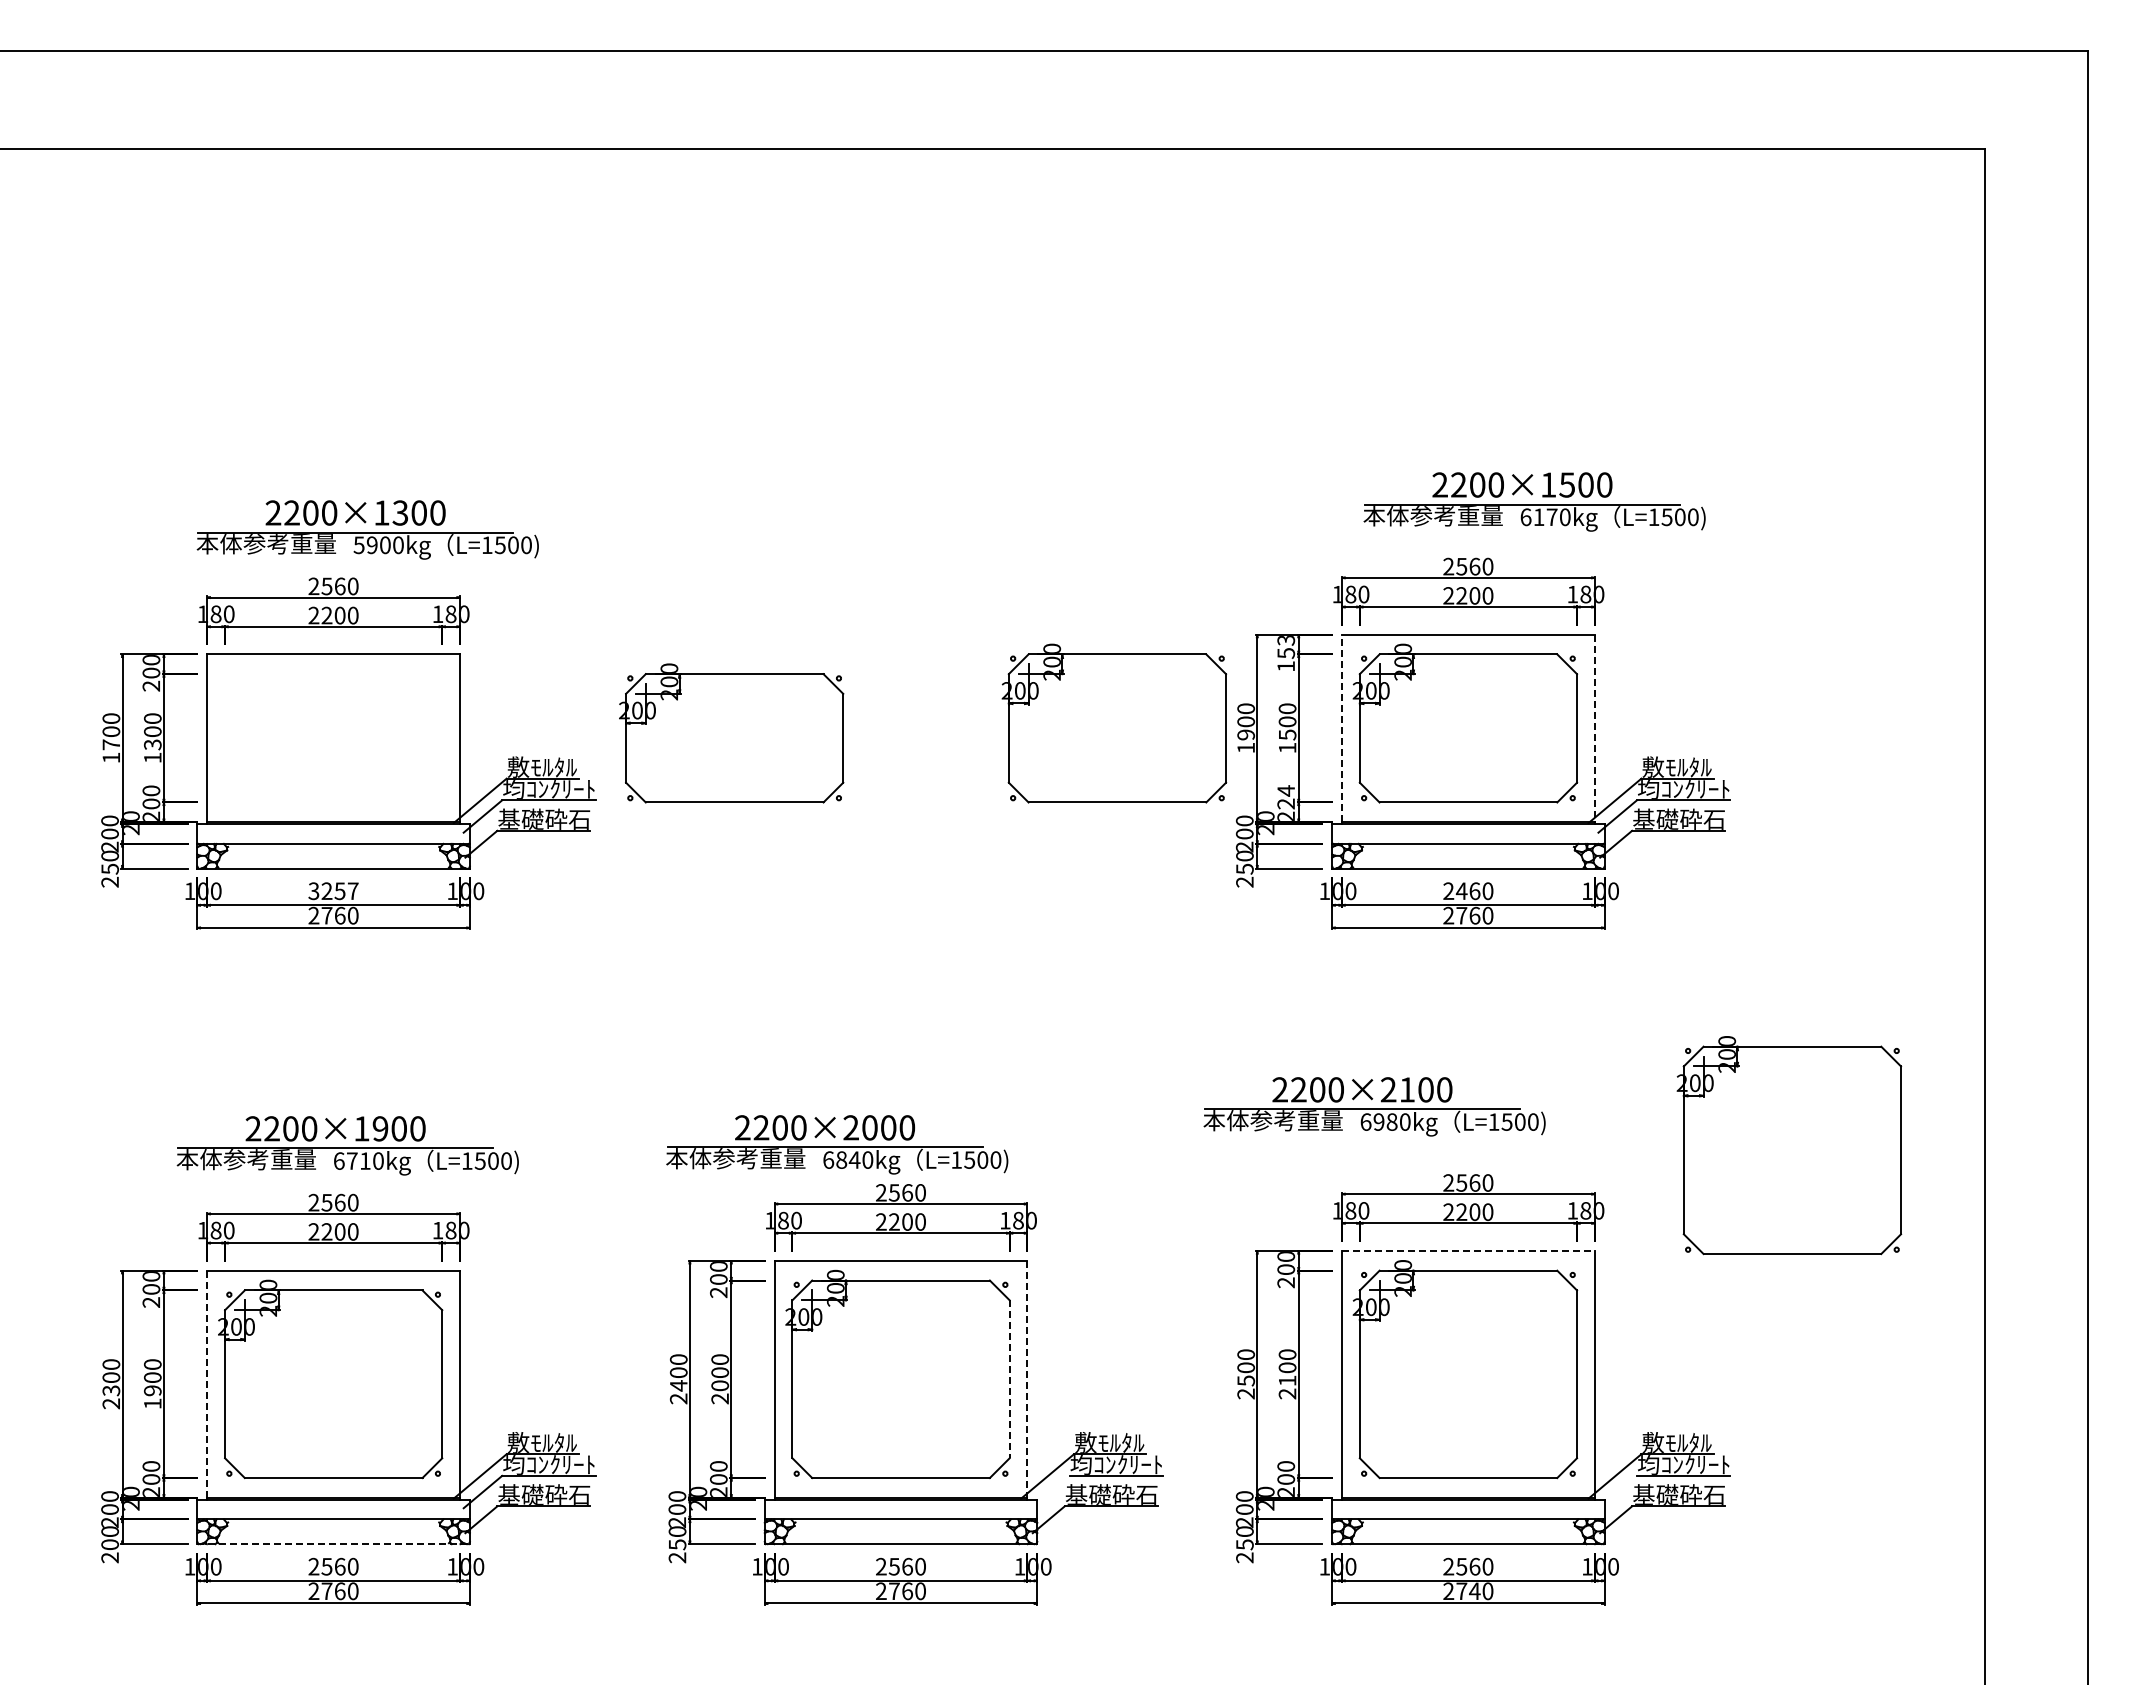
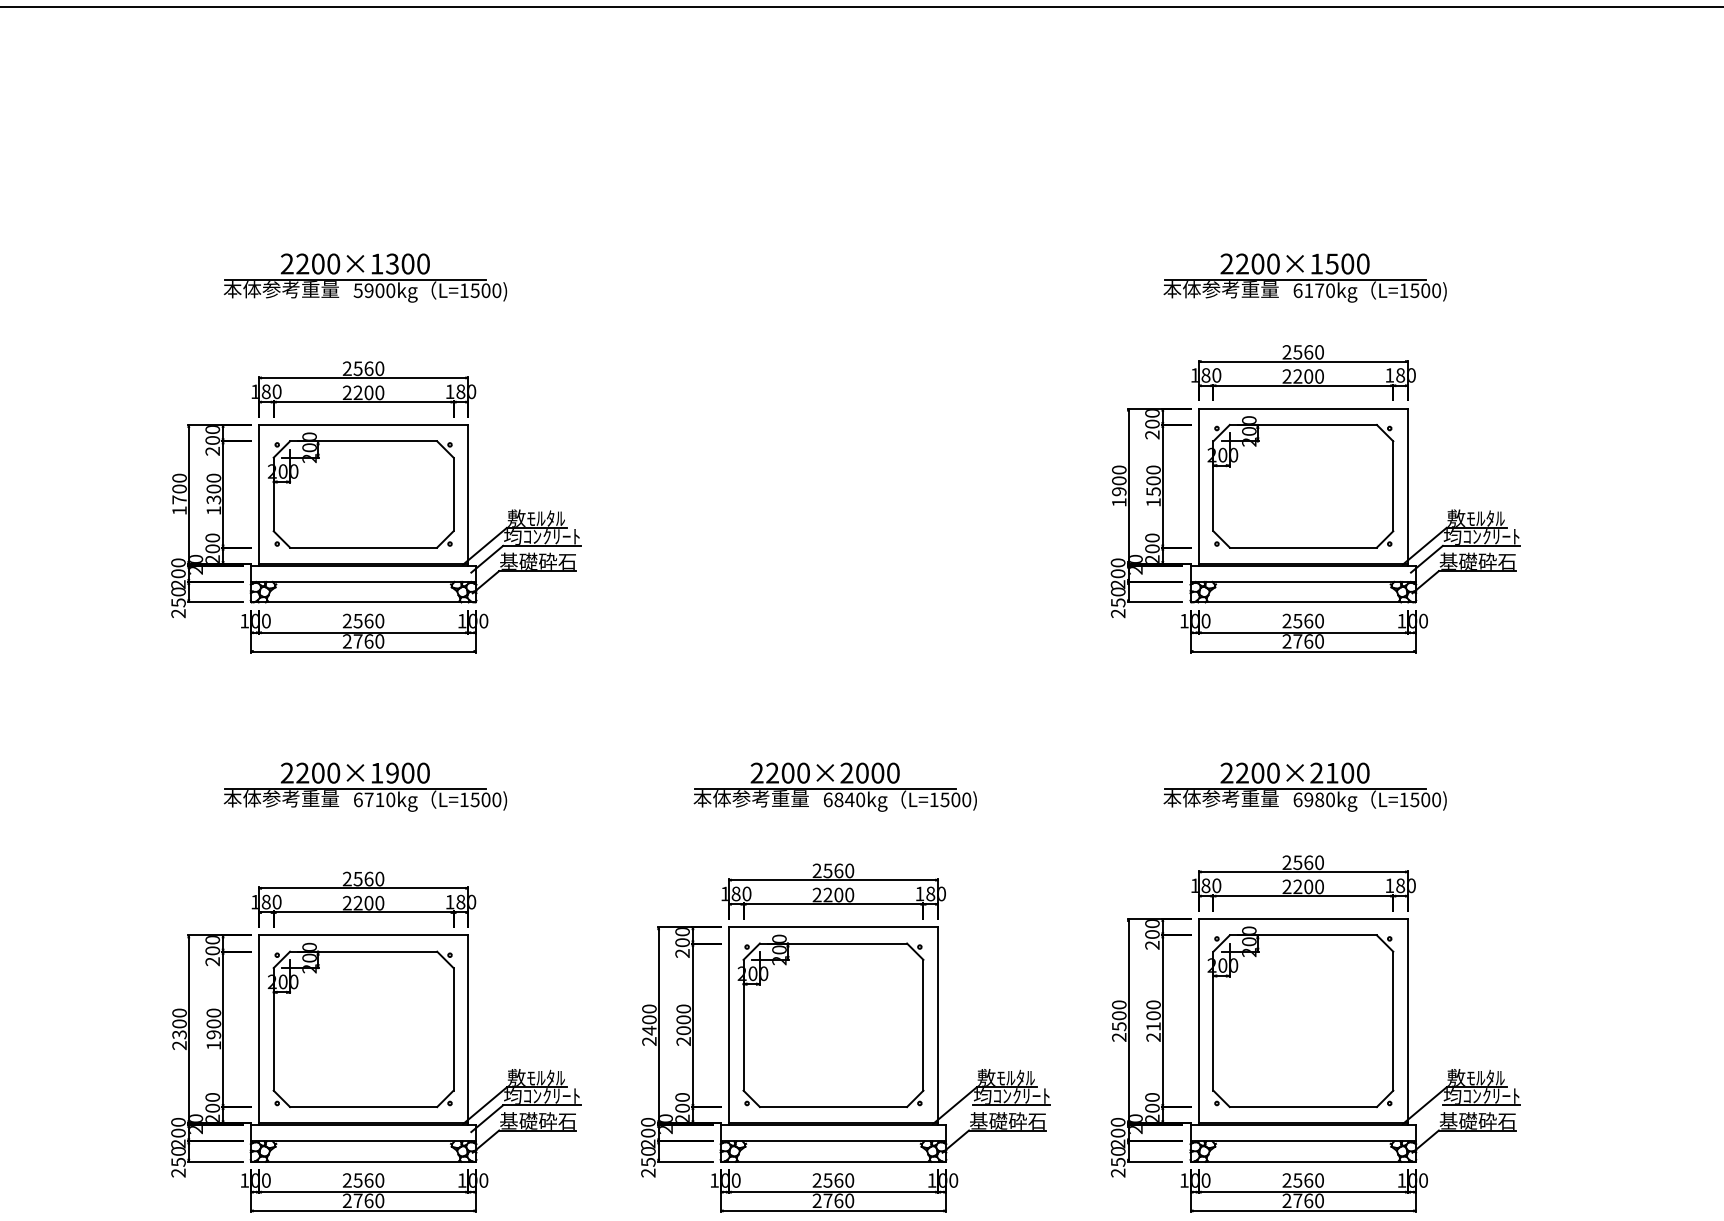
part: (1534, 501) -> (1305, 277), moved
part: (367, 529) -> (365, 277), moved
text: (1285, 653) -> (1151, 424), 153 -> 200
part: (1114, 723) -> (1010, 482), removed
line: (1342, 728) -> (1199, 486), dashed -> solid
line: (1594, 728) -> (1407, 486), dashed -> solid
part: (731, 733) -> (361, 490), moved
text: (1286, 797) -> (1152, 543), 224 -> 200
text: (333, 891) -> (363, 621), 3257 -> 2560
text: (1461, 891) -> (1297, 621), 2460 -> 2560
part: (1374, 1106) -> (1305, 786), moved
part: (837, 1144) -> (835, 786), moved
part: (347, 1145) -> (365, 786), moved
part: (1789, 1145) -> (1569, 831), removed
line: (1468, 1250) -> (1303, 918), dashed -> solid
line: (1009, 1379) -> (923, 1025), dashed -> solid
line: (1027, 1379) -> (938, 1025), dashed -> solid
line: (207, 1384) -> (259, 1029), dashed -> solid
text: (109, 1544) -> (178, 1162), 200 -> 250
line: (334, 1544) -> (364, 1162), dashed -> solid
text: (1474, 1591) -> (1308, 1201), 2740 -> 2760

